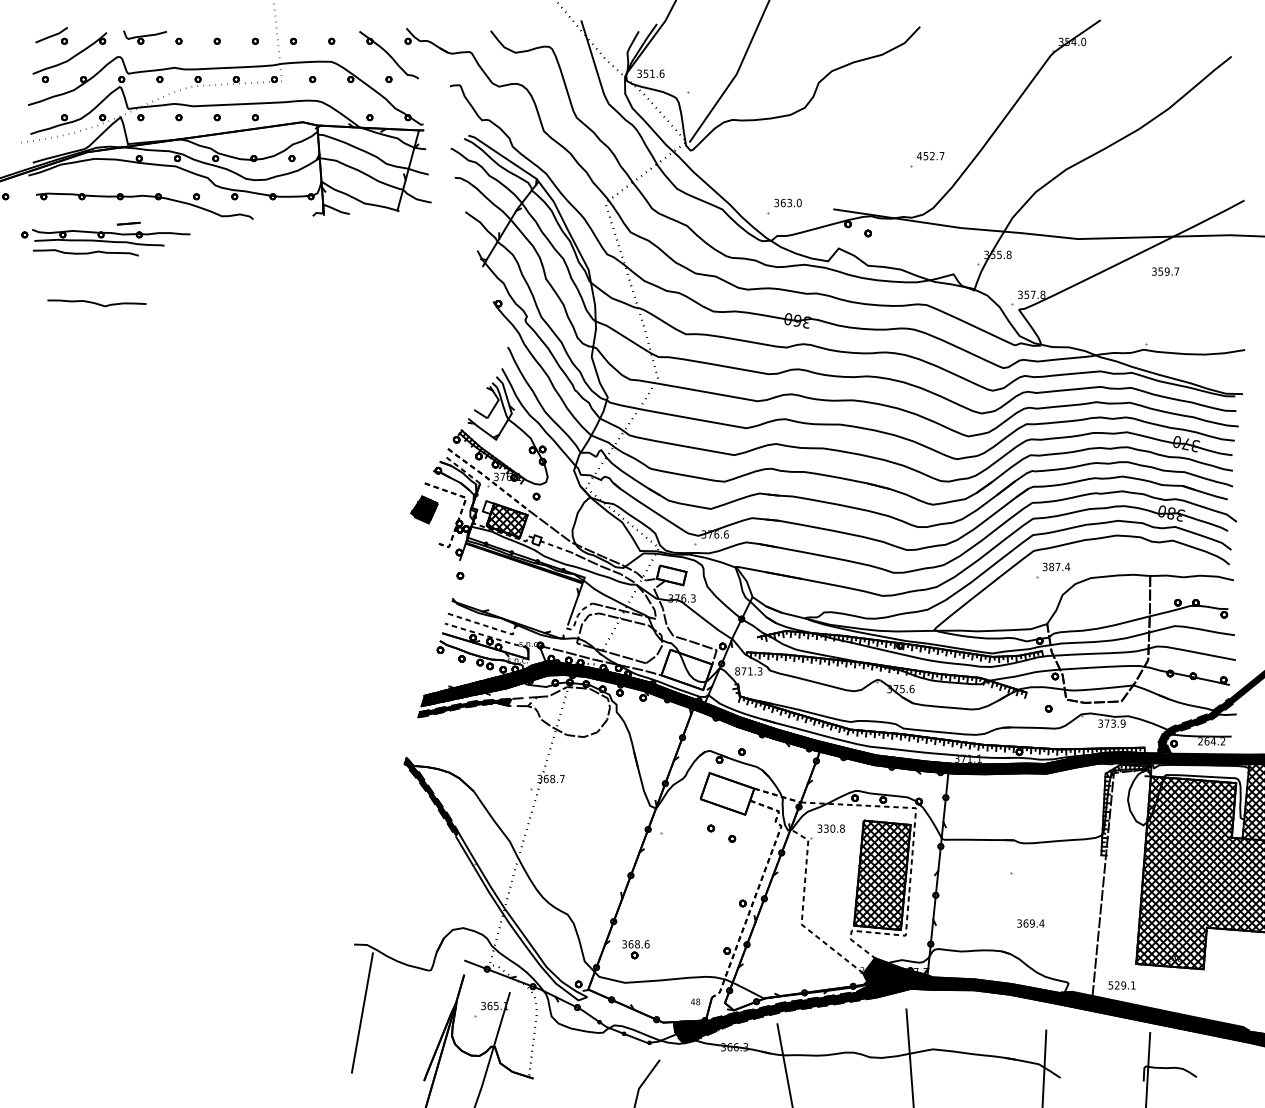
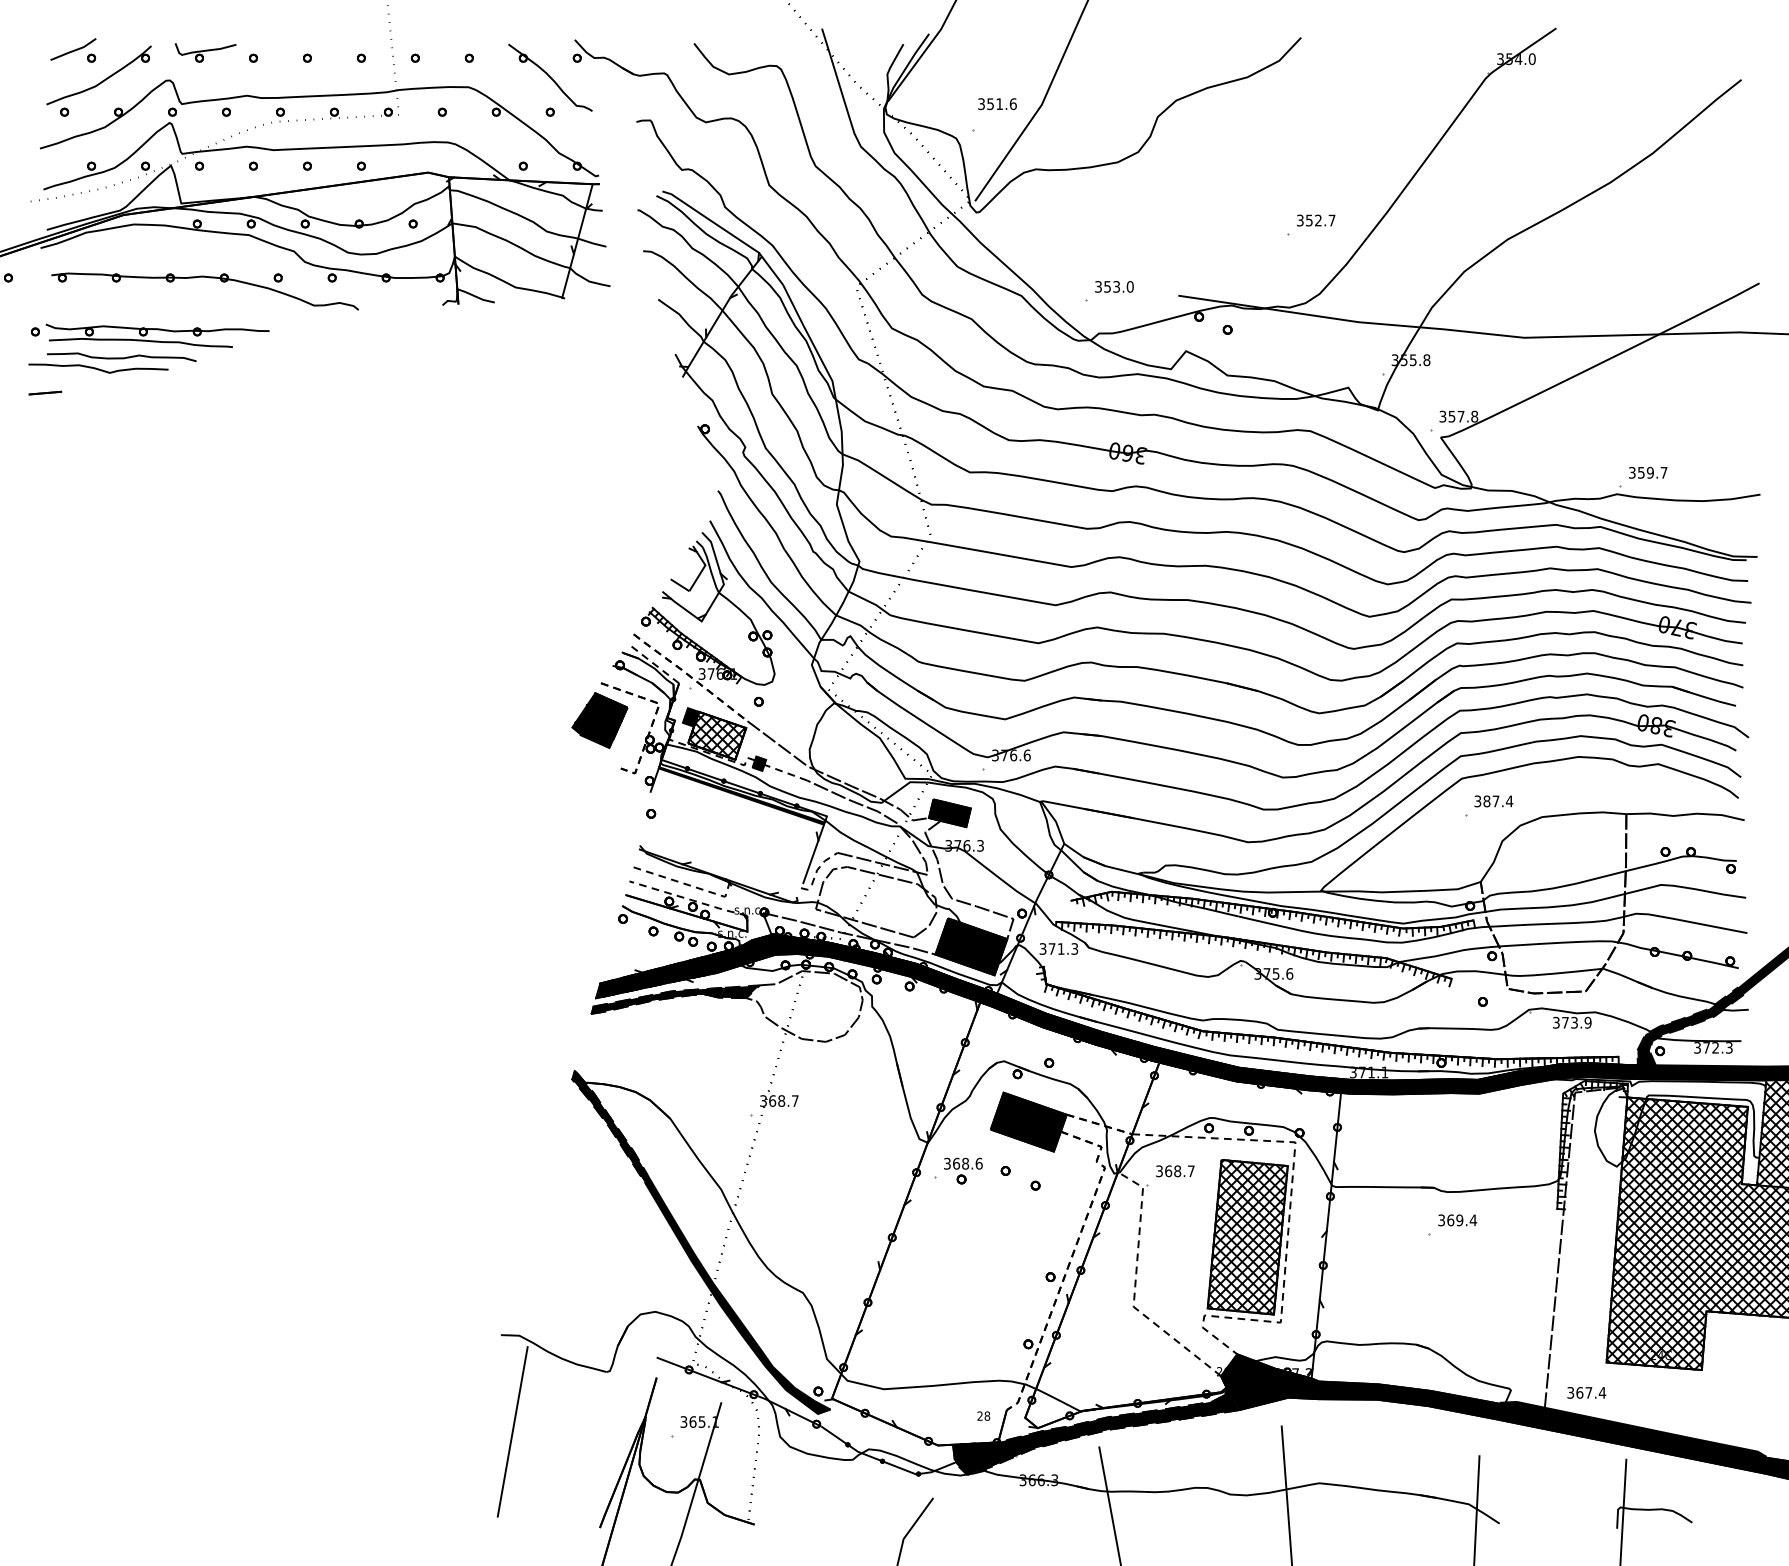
text: (650, 74) -> (997, 104), moved
text: (918, 156) -> (1299, 220), 452.7 -> 352.7
text: (783, 202) -> (1107, 286), 363.0 -> 353.0
line: (128, 223) -> (45, 392), moved
text: (1165, 271) -> (1647, 472), moved
curve: (96, 303) -> (98, 368), moved
fill: (488, 507) -> (690, 717), added
part: (423, 509) -> (599, 720), size x1.43
fill: (537, 540) -> (759, 763), added
fill: (671, 575) -> (949, 813), added
fill: (686, 669) -> (971, 946), added
text: (737, 671) -> (1042, 948), 871.3 -> 371.3
fill: (522, 701) -> (739, 991), added
text: (1211, 741) -> (1713, 1047), 264.2 -> 372.3
fill: (727, 793) -> (1028, 1121), added
text: (834, 828) -> (1179, 1171), 330.8 -> 368.7
fill: (521, 915) -> (737, 1294), added
text: (1030, 923) -> (1457, 1220), moved
part: (636, 949) -> (963, 1170), moved
text: (1122, 985) -> (1586, 1392), 529.1 -> 367.4
text: (693, 1001) -> (980, 1415), 48 -> 28

